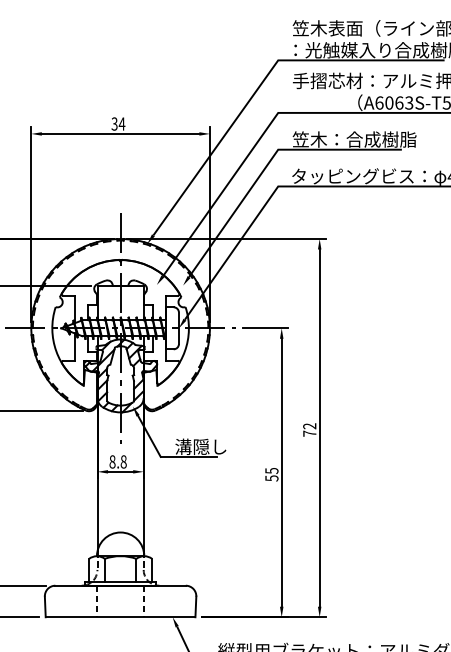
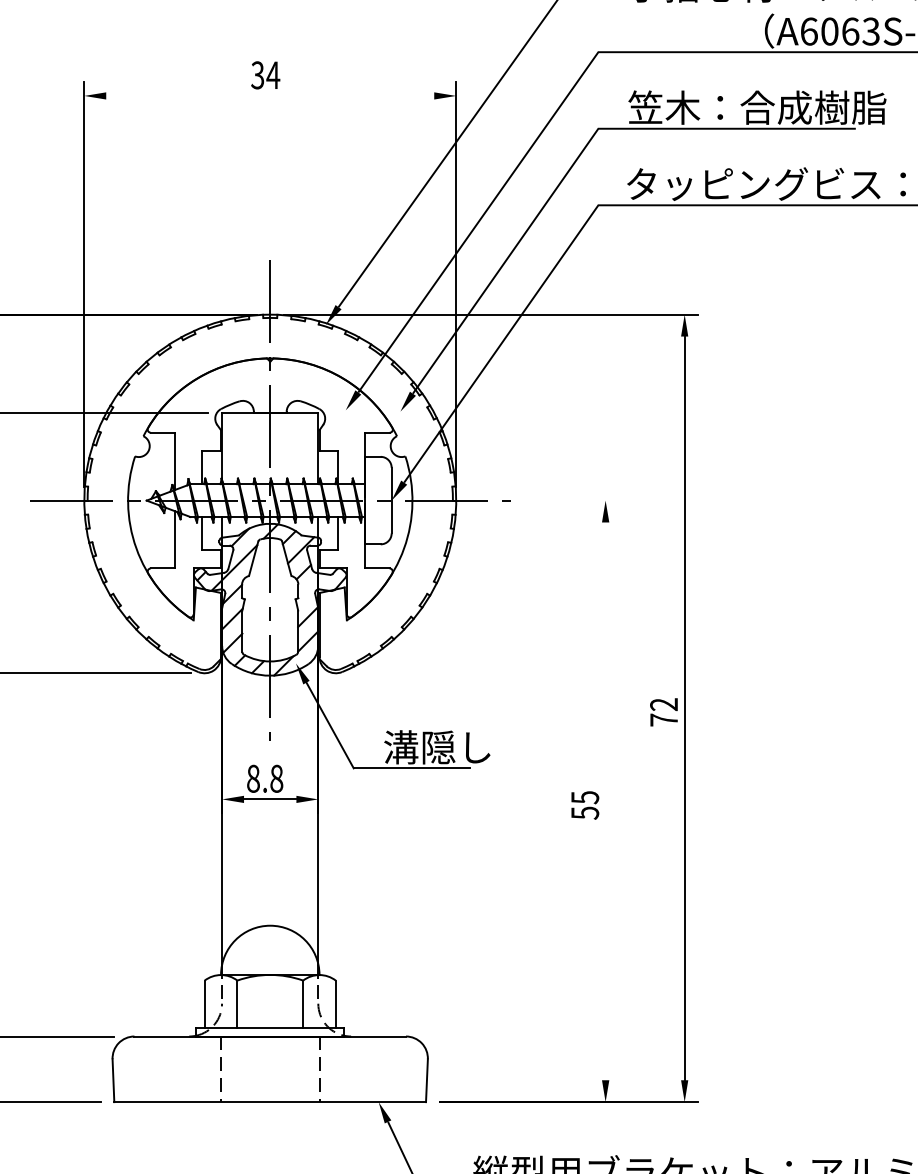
line: (120, 133) -> (270, 95), removed
line: (265, 328) -> (571, 500), removed
line: (281, 472) -> (605, 800), removed

